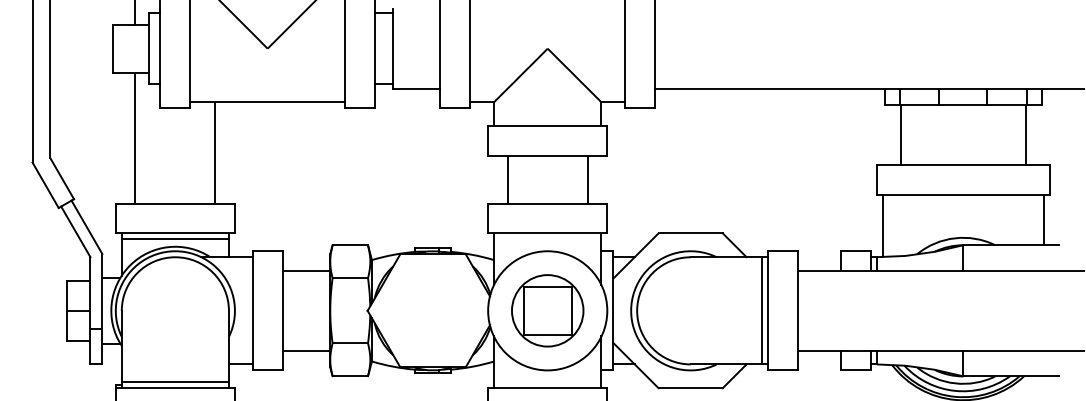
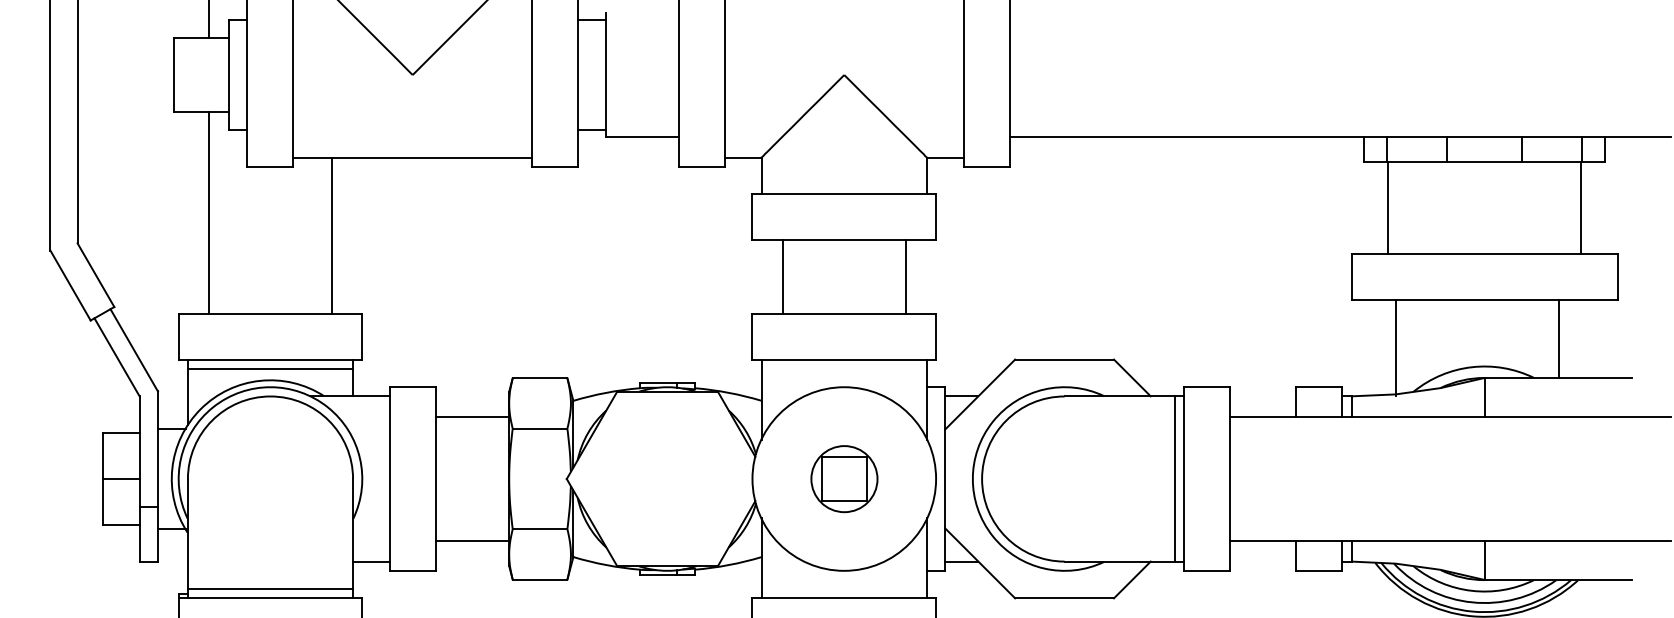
line: (1043, 219) -> (1558, 338), moved
line: (882, 225) -> (1395, 347), moved
part: (547, 310) -> (843, 478), size x0.6

